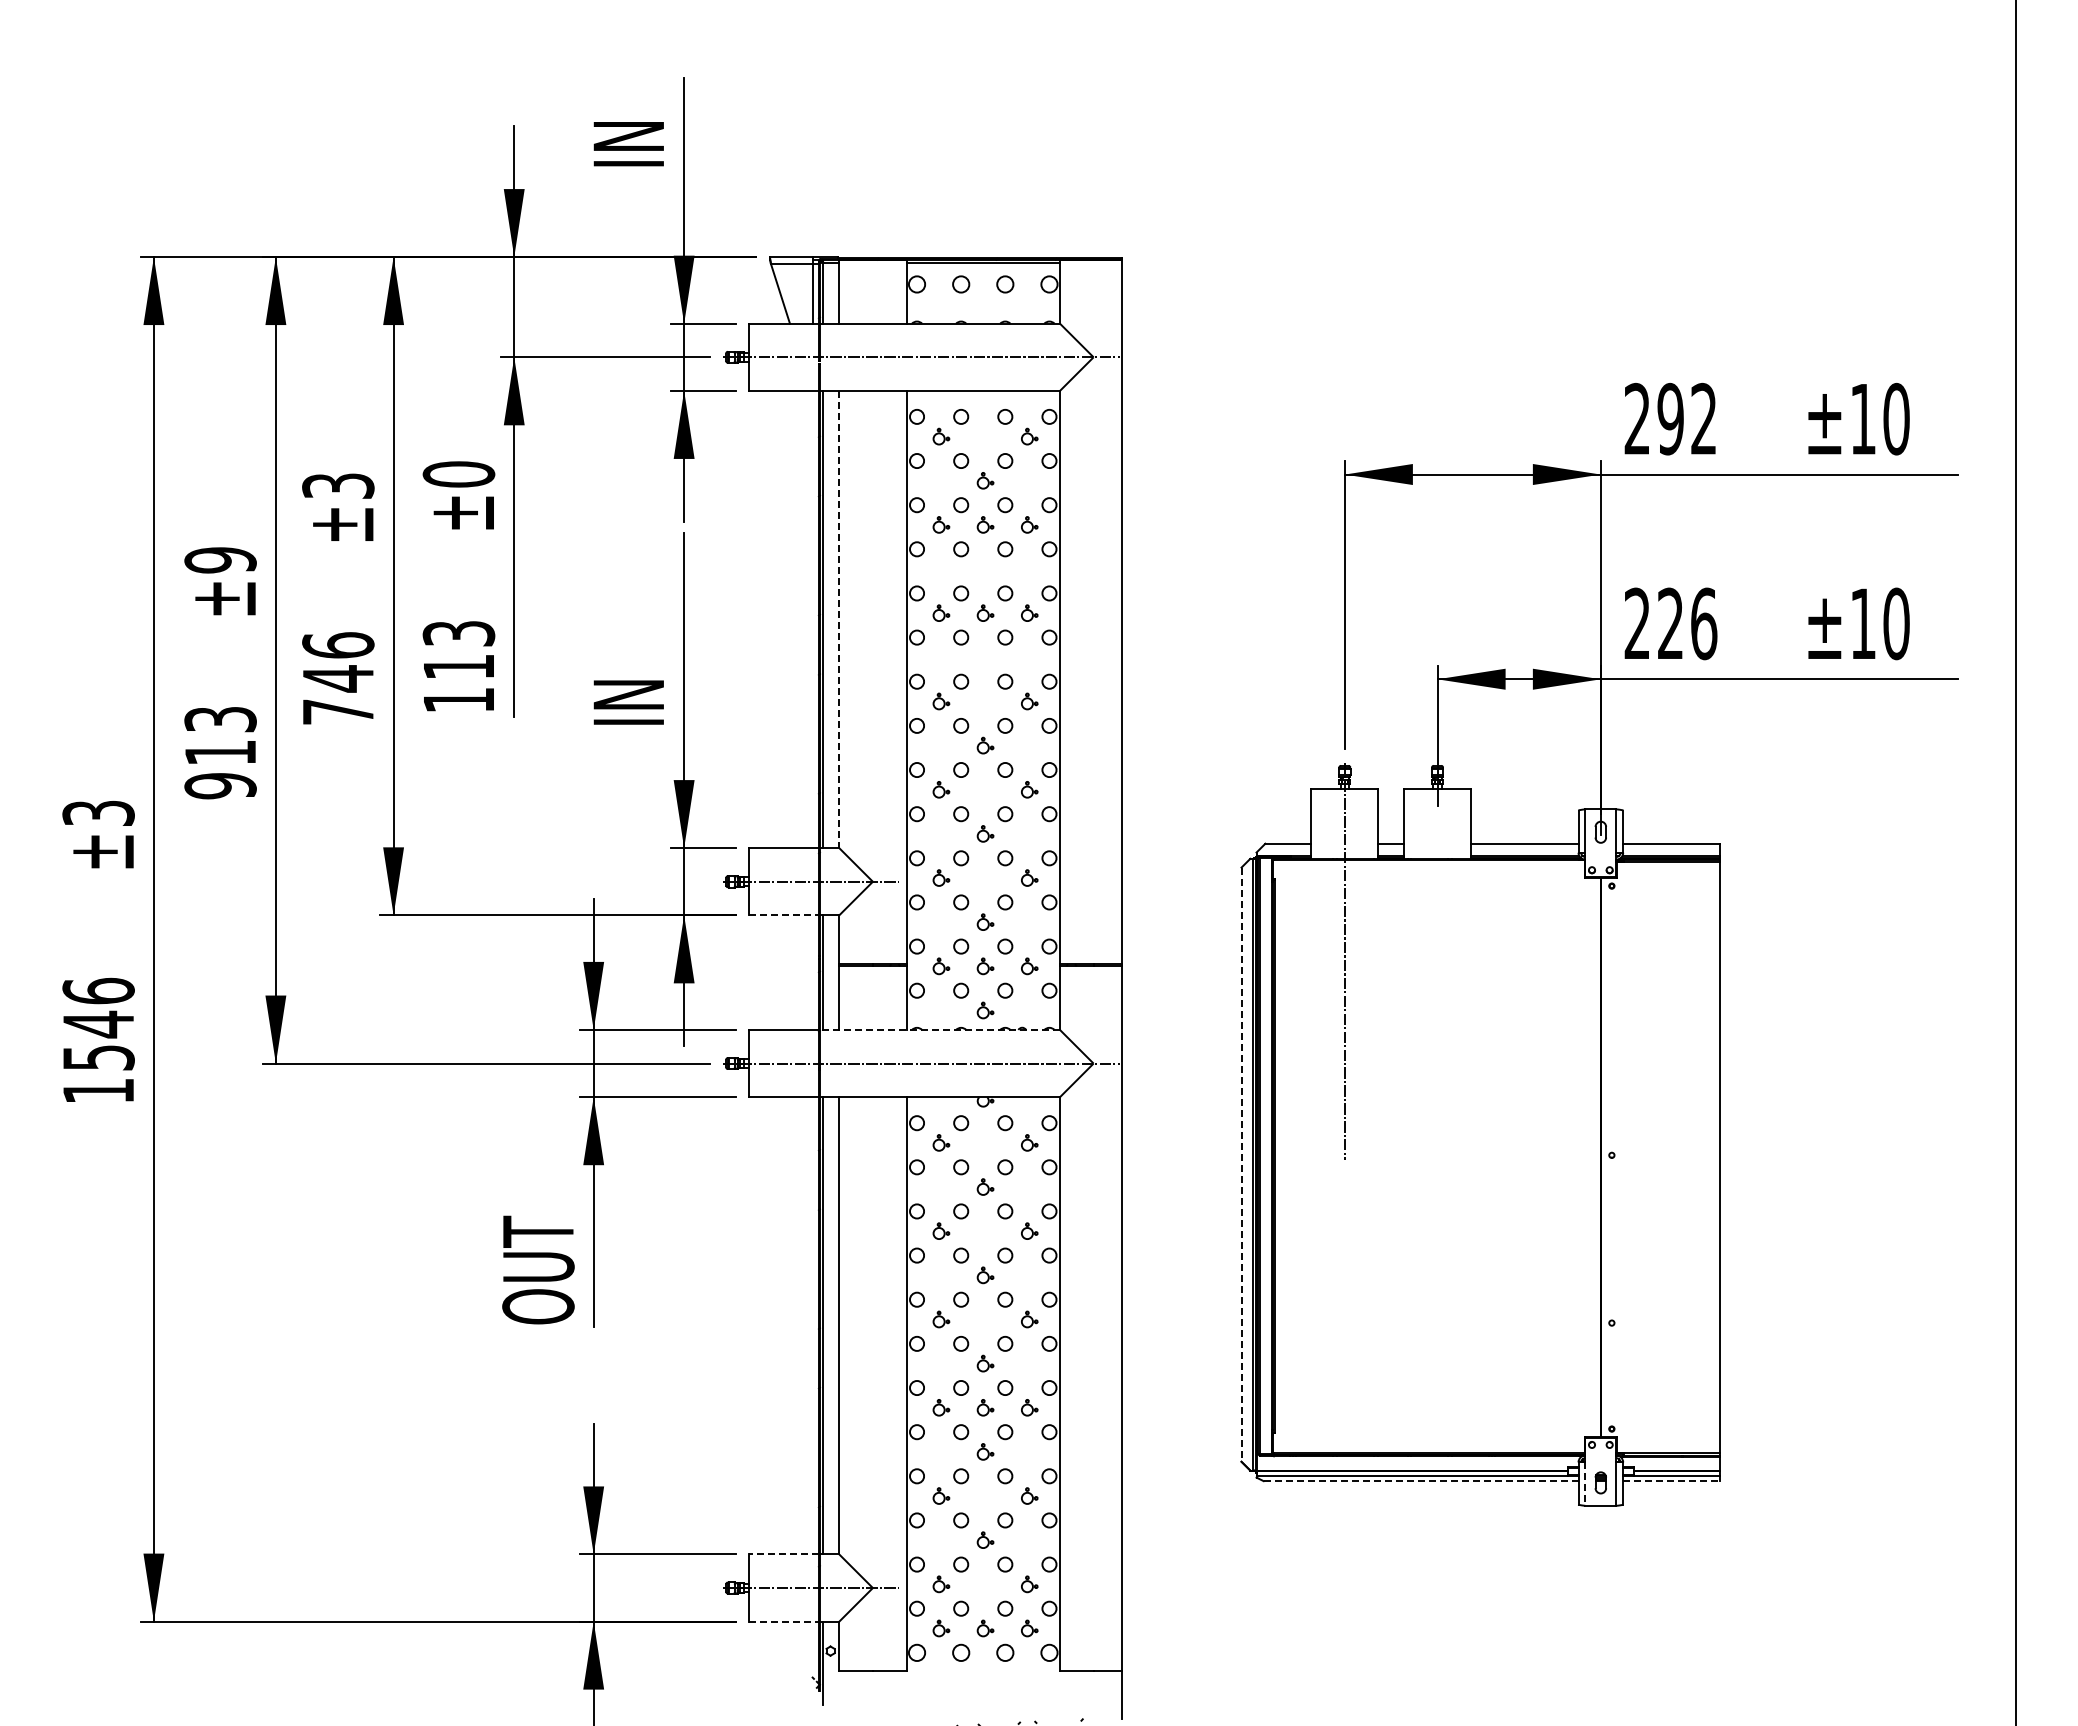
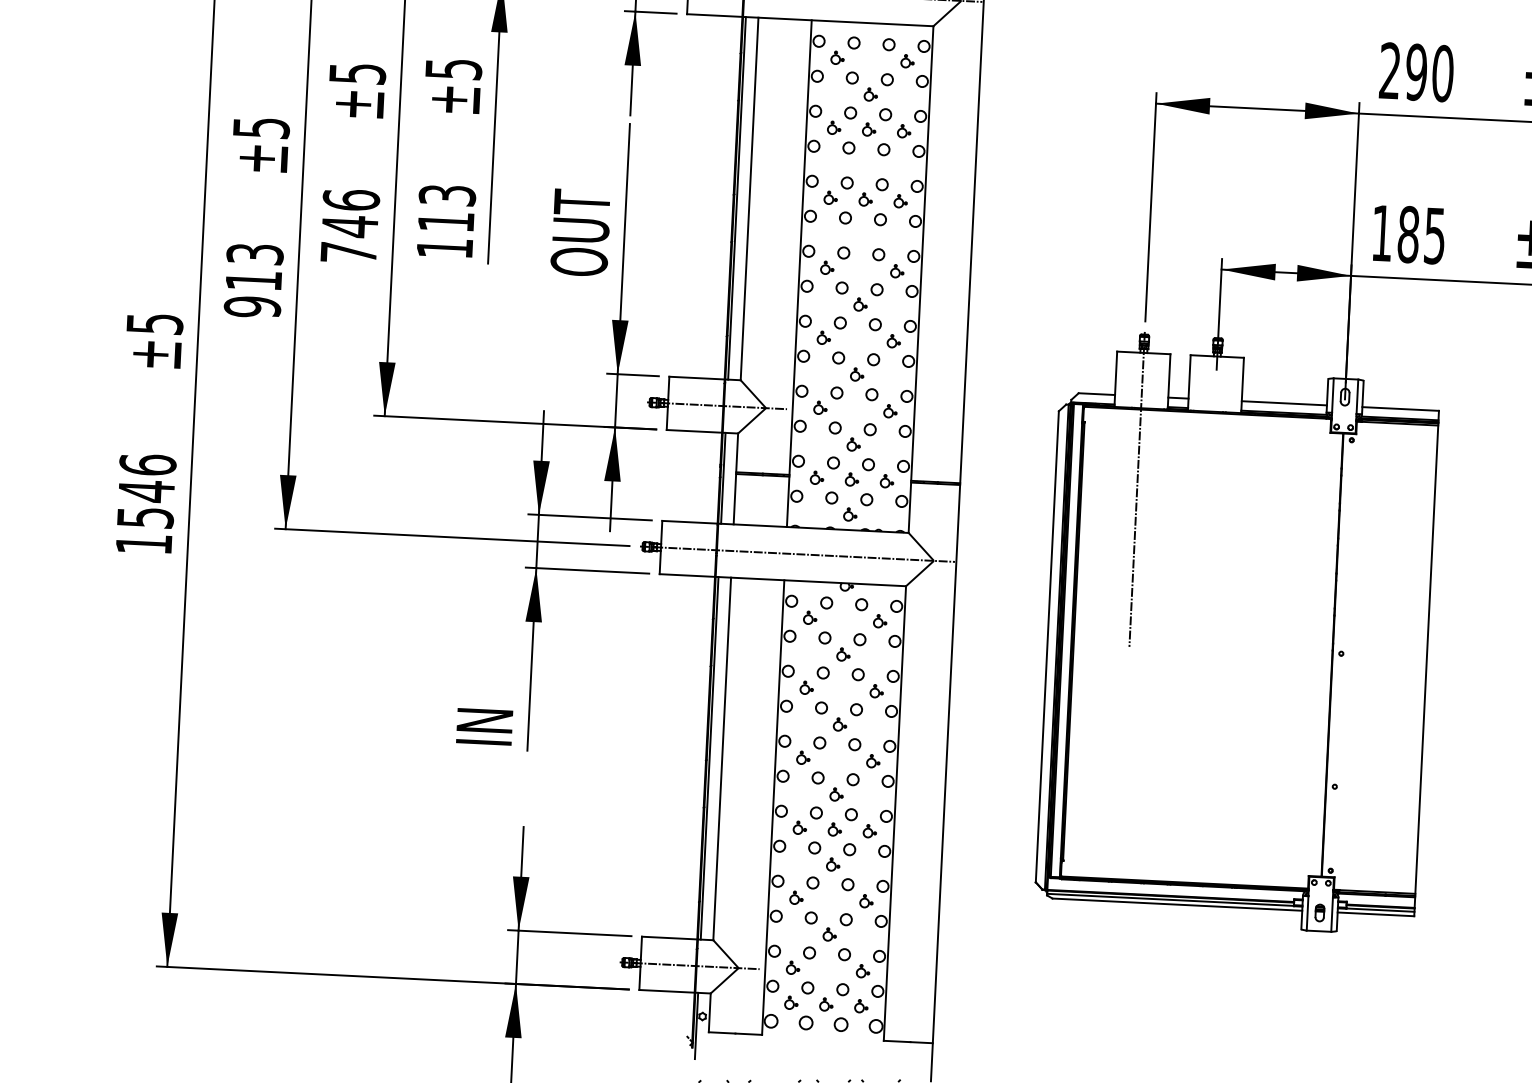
text: (1704, 418) -> (1443, 73), 292 -> 290
text: (458, 474) -> (453, 69), ±0 -> ±5
text: (338, 485) -> (357, 73), ±3 -> ±5
text: (220, 560) -> (261, 128), ±9 -> ±5
line: (839, 619) -> (749, 198), dashed -> solid
text: (1670, 623) -> (1408, 234), 226 -> 185
text: (628, 672) -> (580, 232), IN -> OUT
text: (98, 812) -> (154, 323), ±3 -> ±5
line: (784, 915) -> (694, 431), dashed -> solid
line: (939, 1029) -> (813, 527), dashed -> solid
line: (1241, 1165) -> (1047, 647), dashed -> solid
text: (538, 1269) -> (485, 702), OUT -> IN
line: (1421, 1481) -> (1177, 904), dashed -> solid
line: (1671, 1481) -> (1375, 914), dashed -> solid
line: (1585, 1484) -> (1307, 913), dashed -> solid
line: (784, 1554) -> (669, 938), dashed -> solid
line: (784, 1621) -> (667, 991), dashed -> solid

